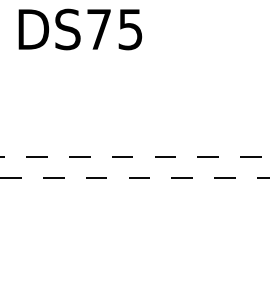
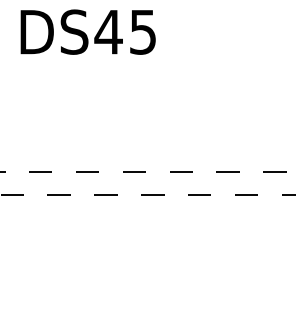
text: (98, 29) -> (108, 32), DS75 -> DS45

